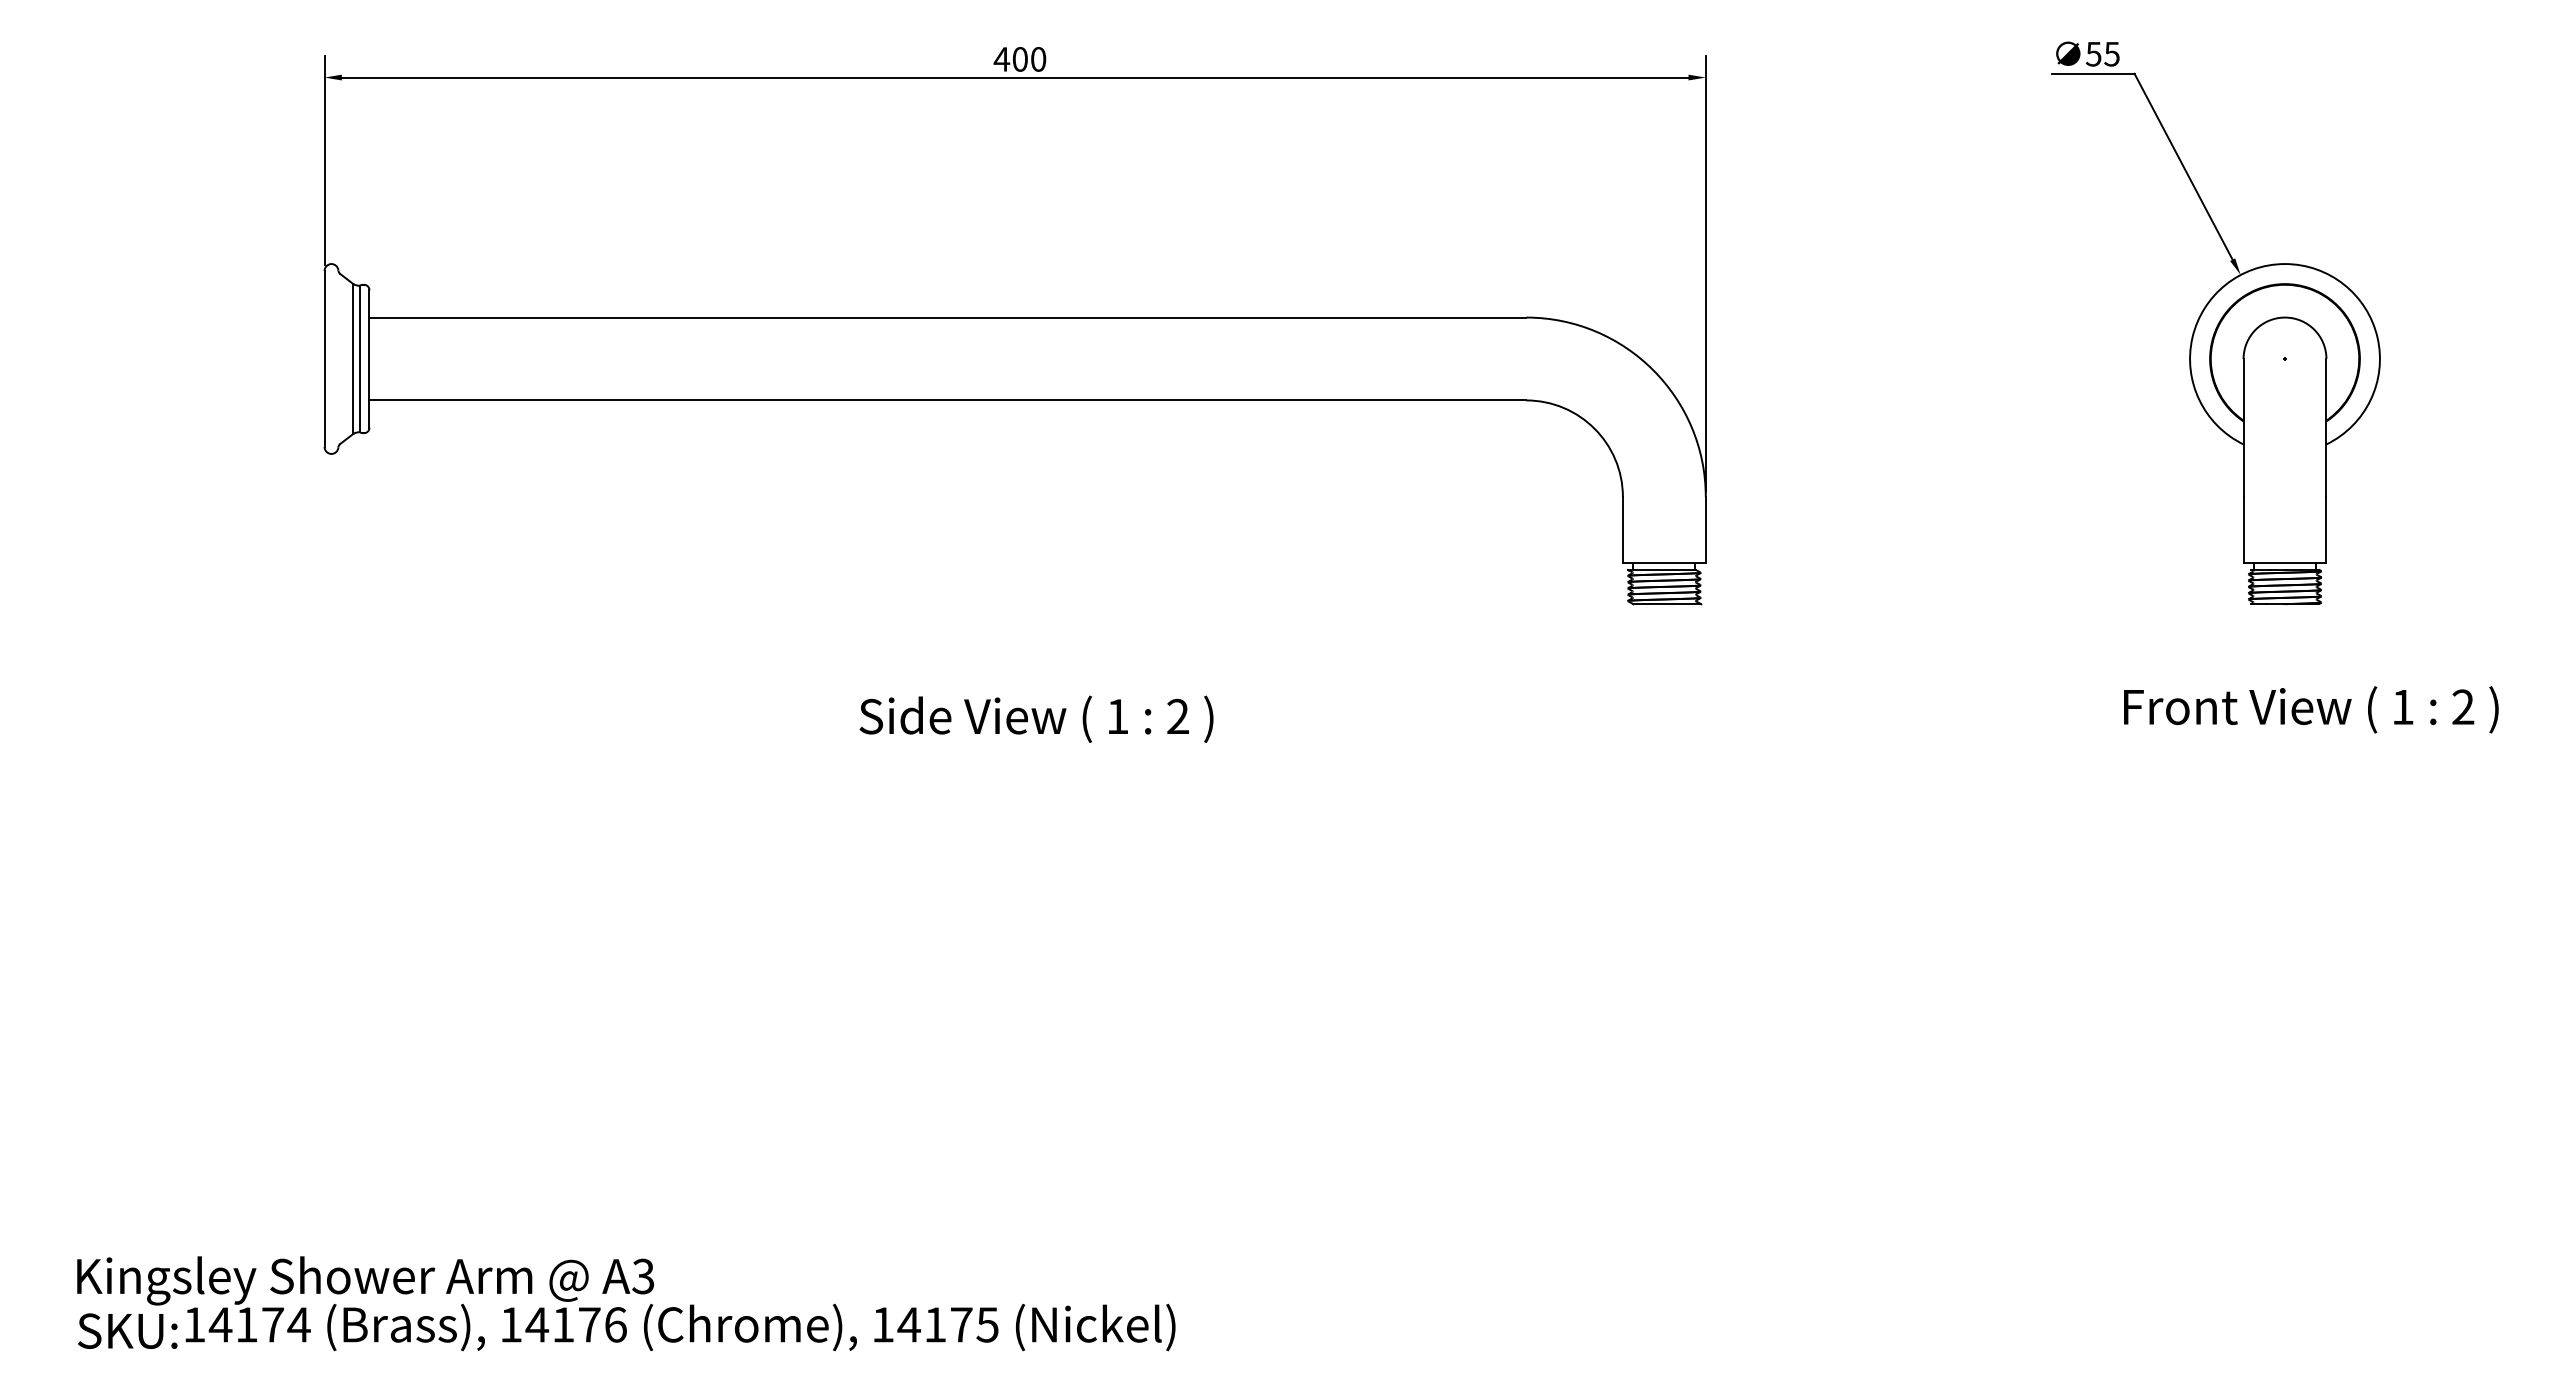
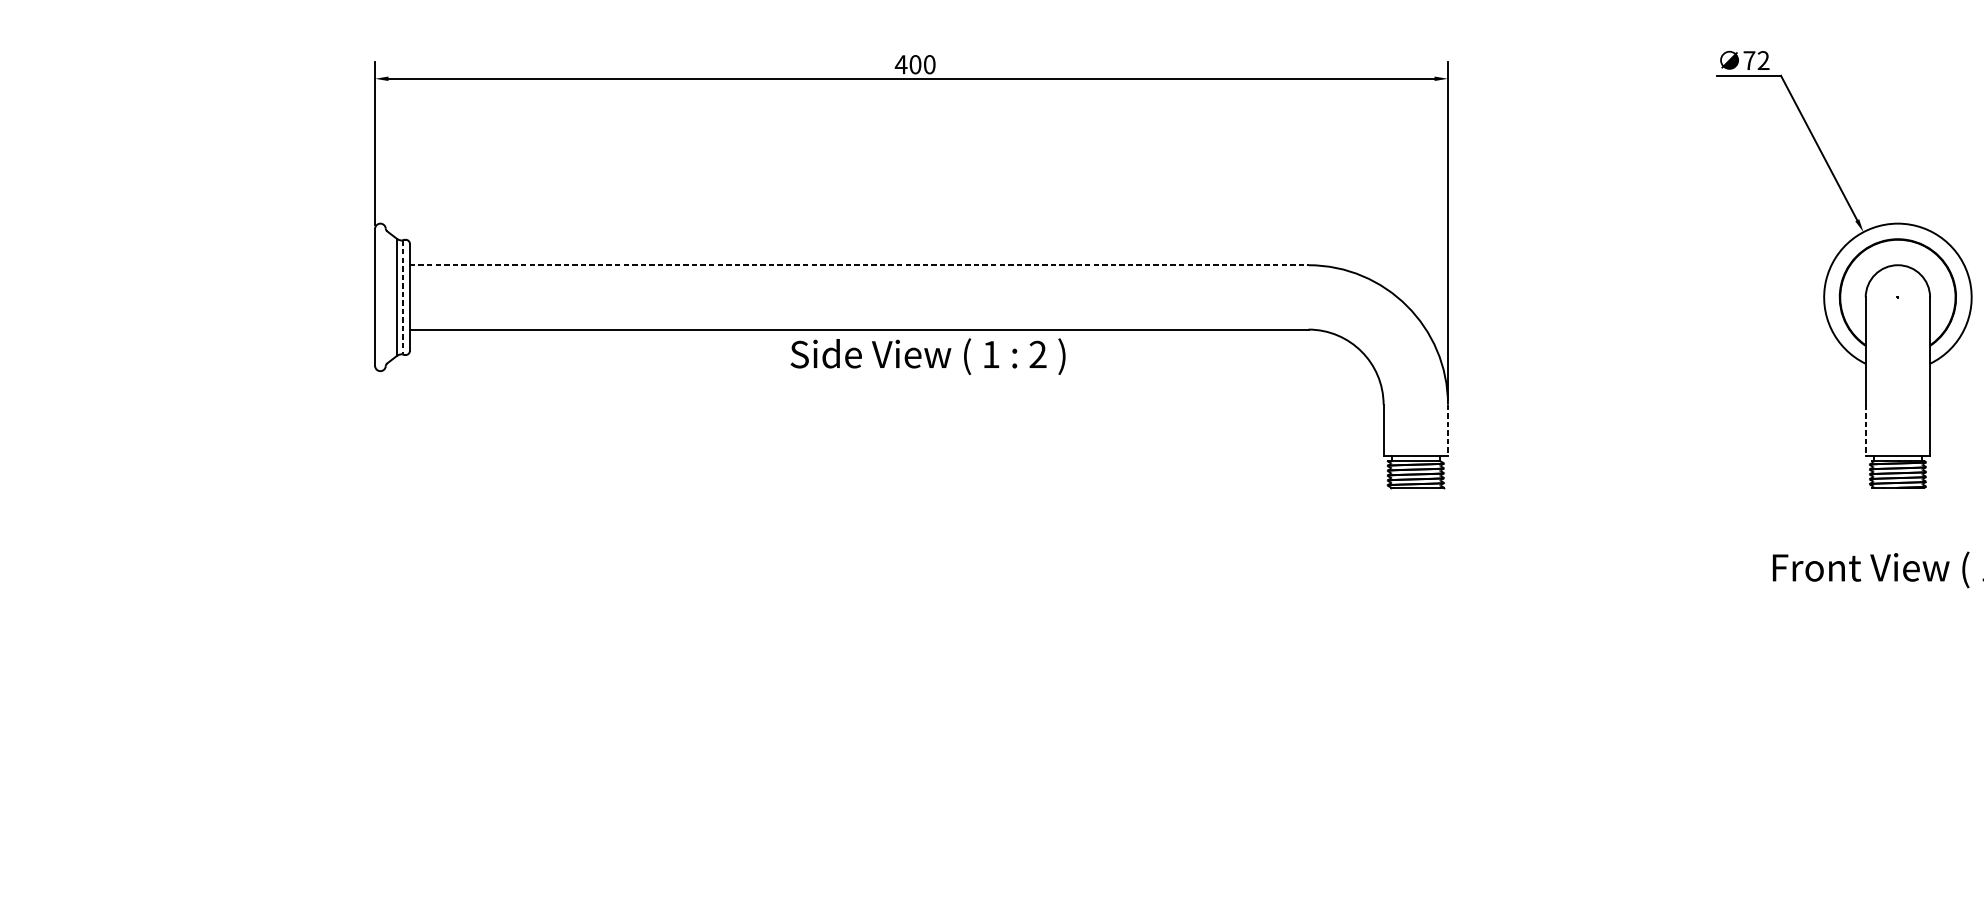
text: (2102, 53) -> (1756, 60), 55 -> 72
line: (948, 317) -> (859, 265), solid -> dashed
line: (360, 359) -> (402, 297), solid -> dashed
line: (1705, 529) -> (1447, 429), solid -> dashed
line: (2243, 529) -> (1865, 429), solid -> dashed
text: (1036, 718) -> (928, 356), moved

